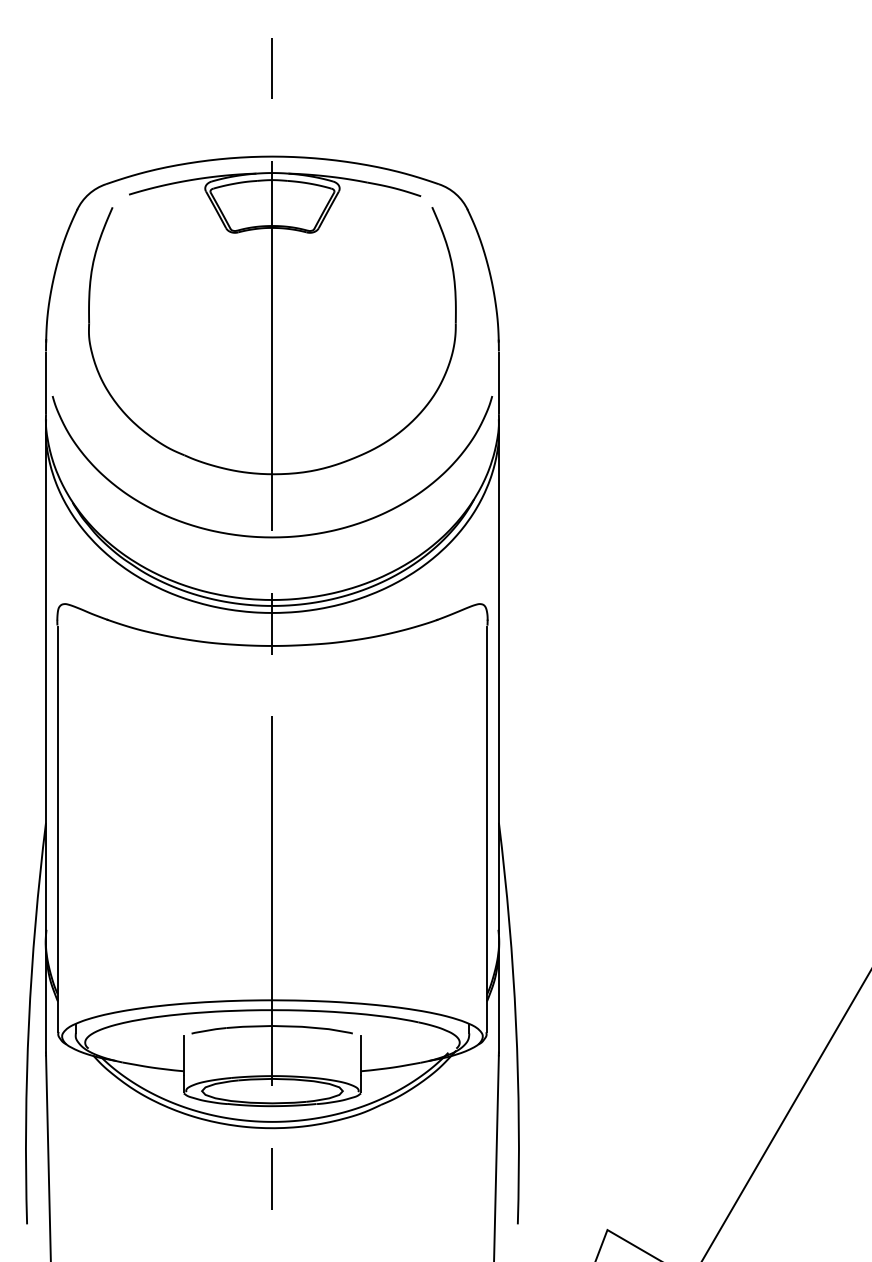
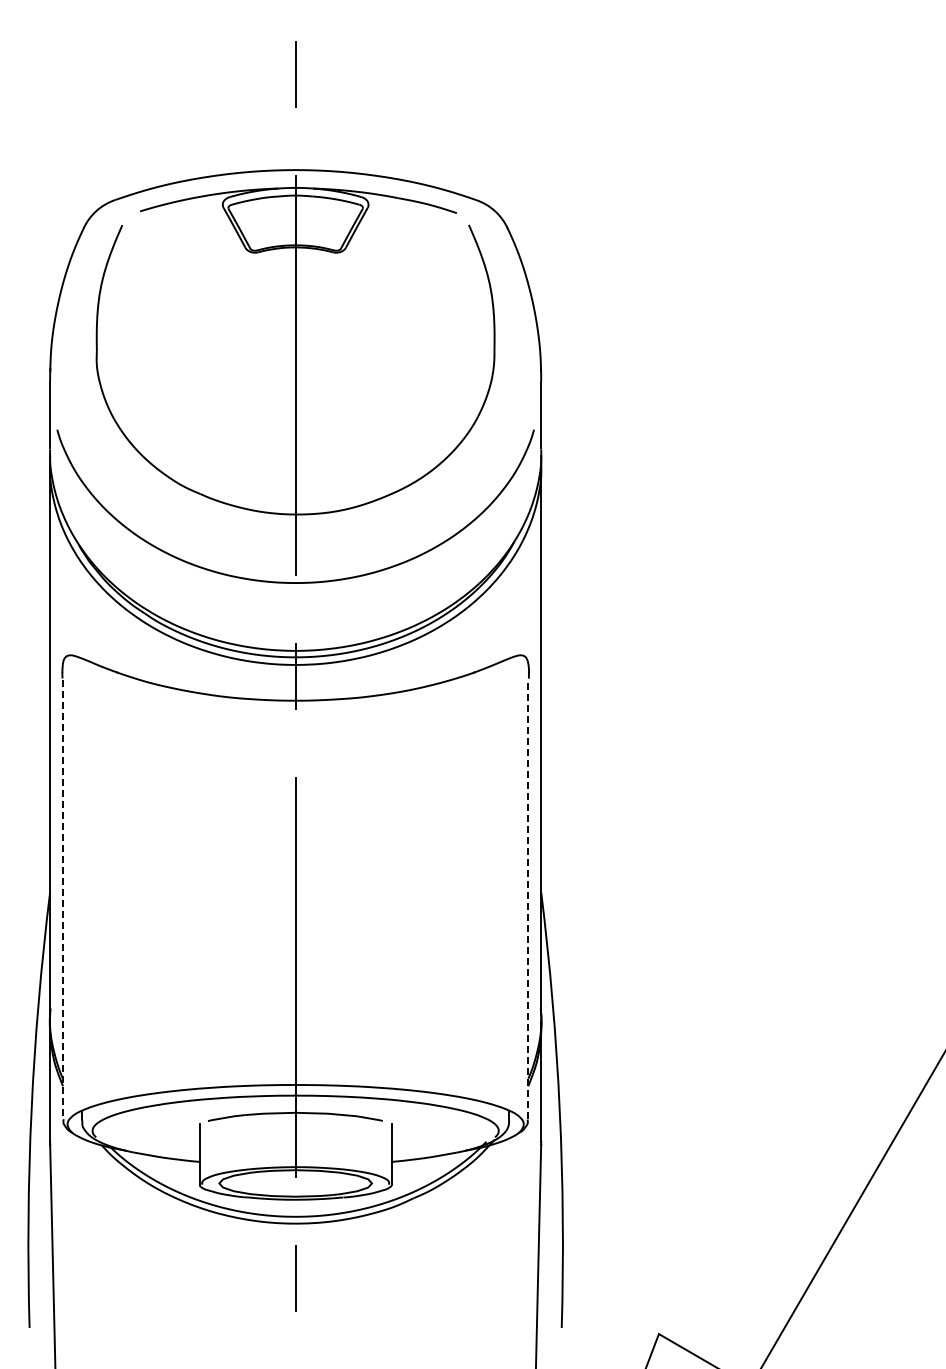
line: (58, 829) -> (63, 899), solid -> dashed
line: (486, 829) -> (527, 899), solid -> dashed

